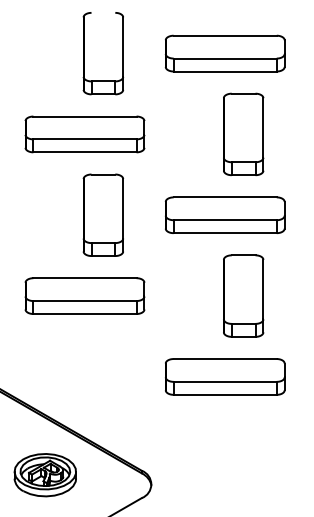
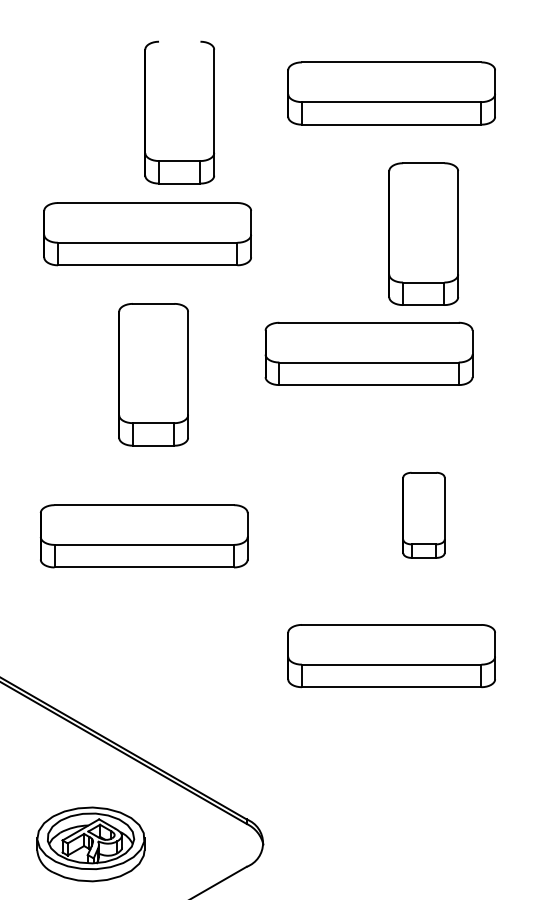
part: (84, 53) -> (146, 112), moved
part: (102, 214) -> (152, 373), moved
part: (224, 214) -> (367, 352), moved
part: (84, 295) -> (143, 535), moved
part: (243, 295) -> (423, 514), size x0.6
part: (44, 475) -> (89, 844), moved

